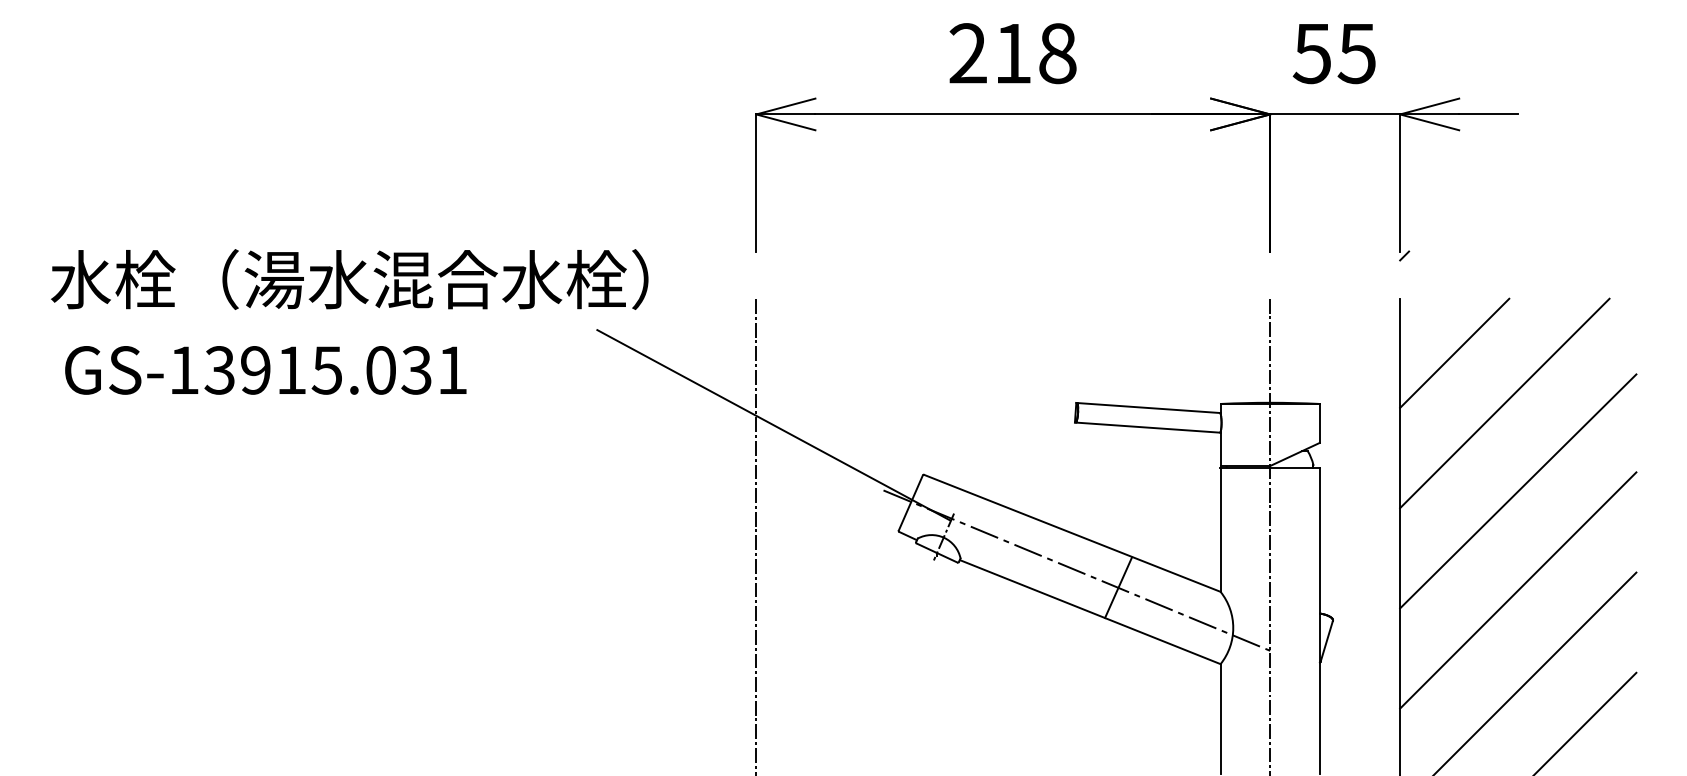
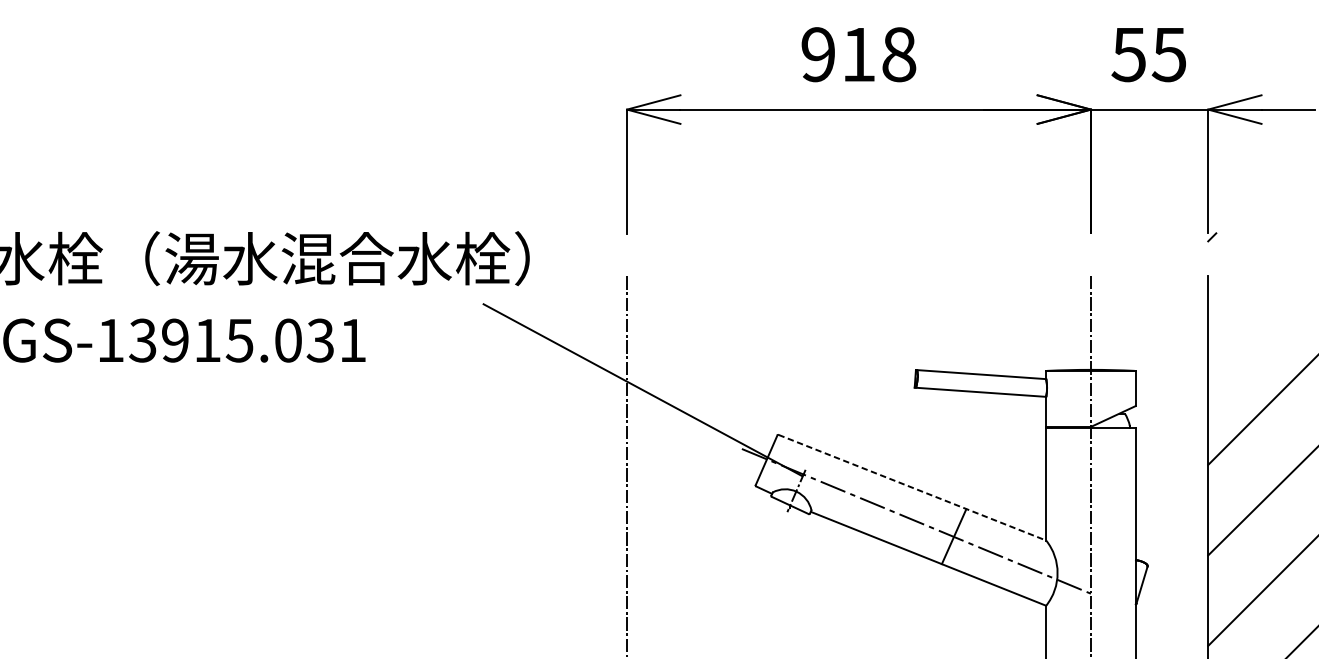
text: (967, 53) -> (817, 54), 218 -> 918
line: (1454, 352) -> (1257, 324), removed
line: (1072, 533) -> (912, 487), solid -> dashed

